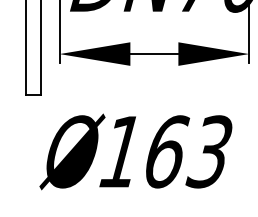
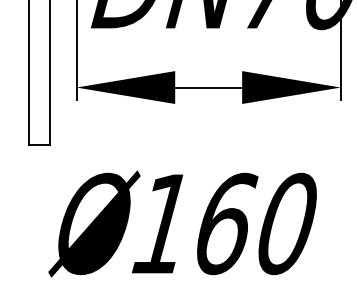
text: (208, 151) -> (284, 223), 163 -> 160

